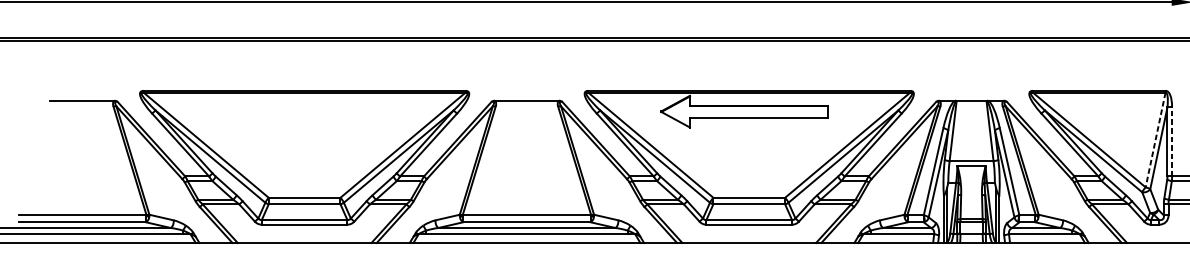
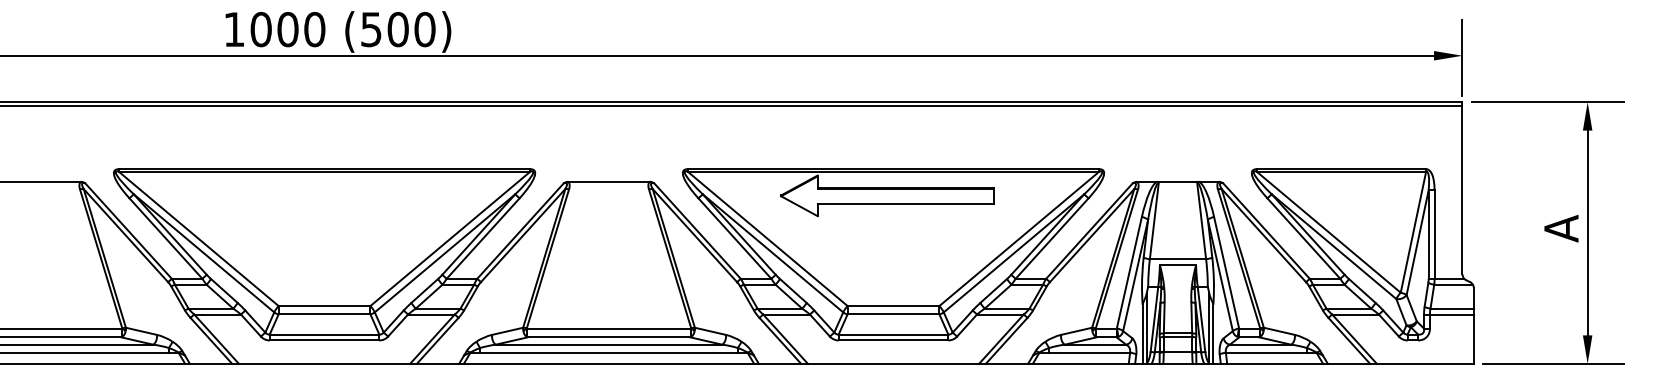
line: (1155, 140) -> (1413, 232), dashed -> solid
line: (1172, 141) -> (1434, 234), dashed -> solid

